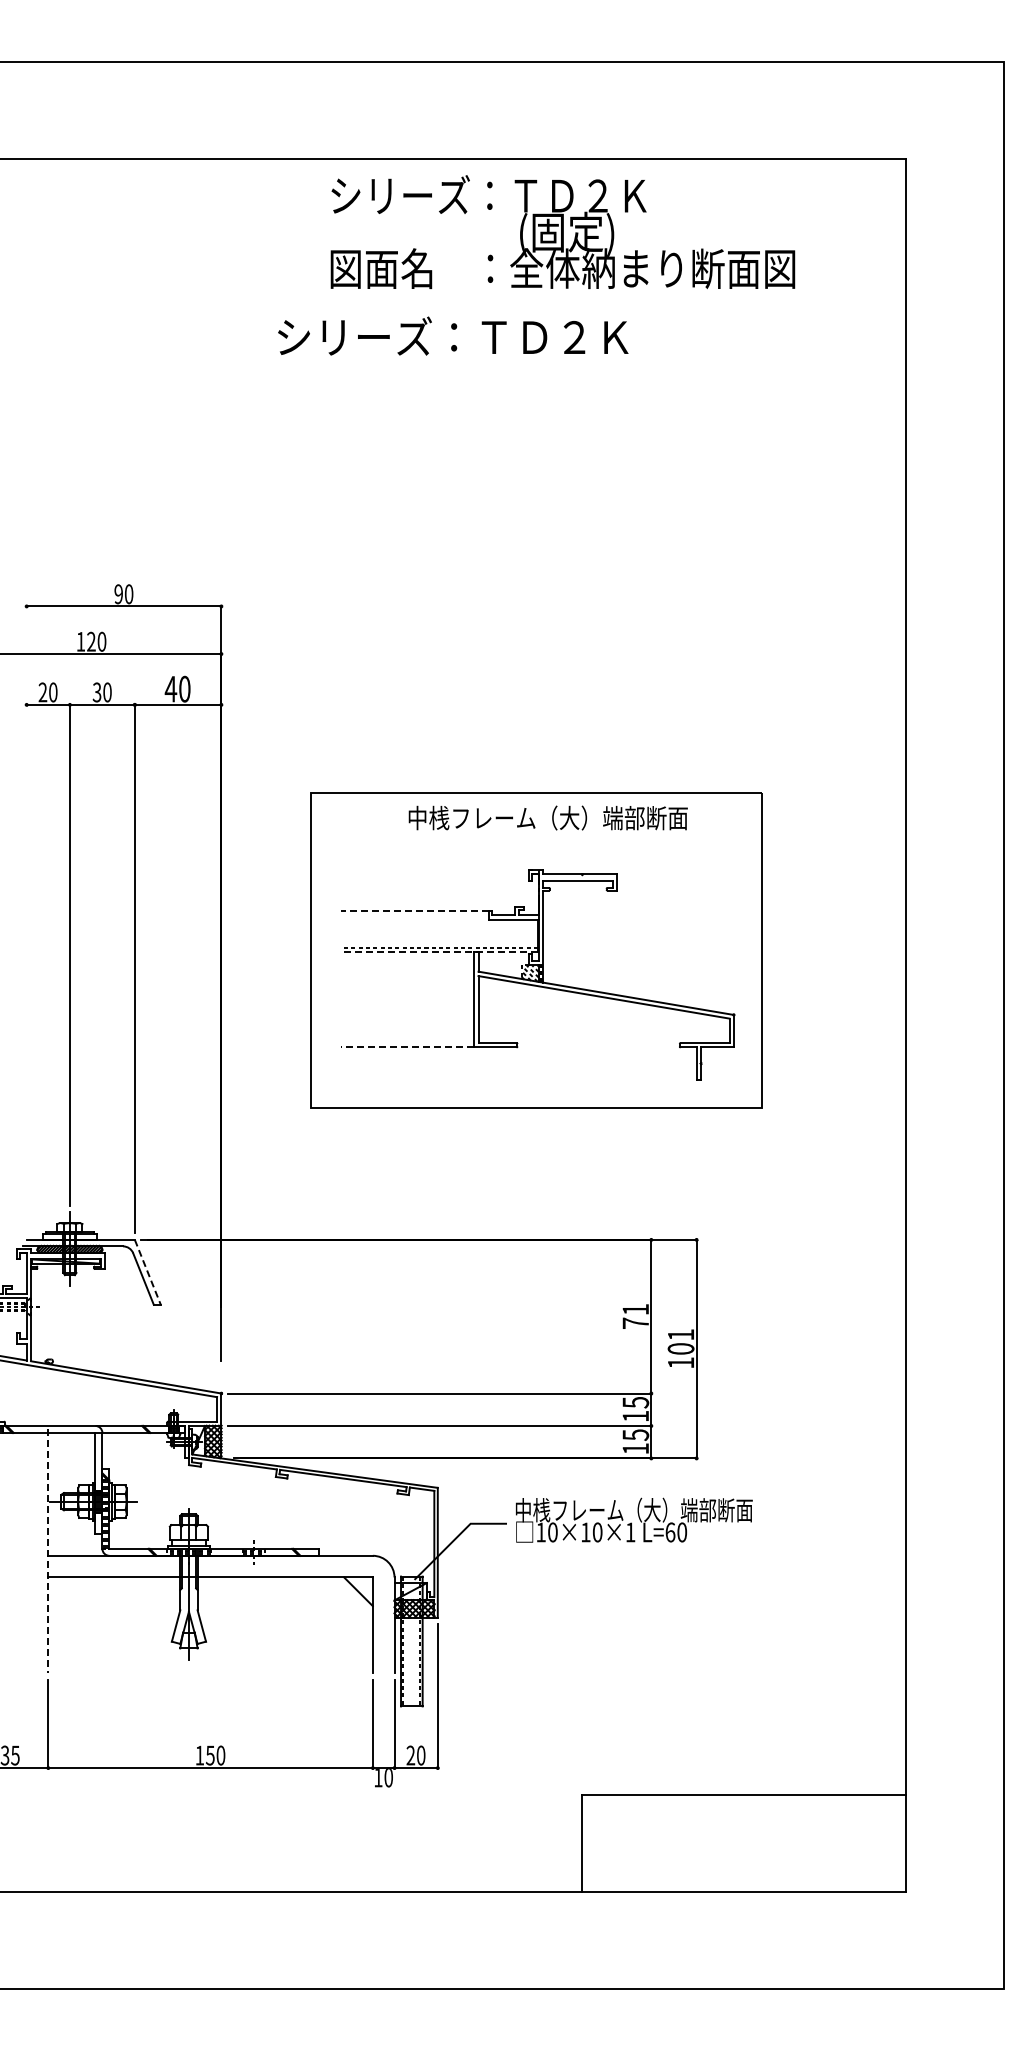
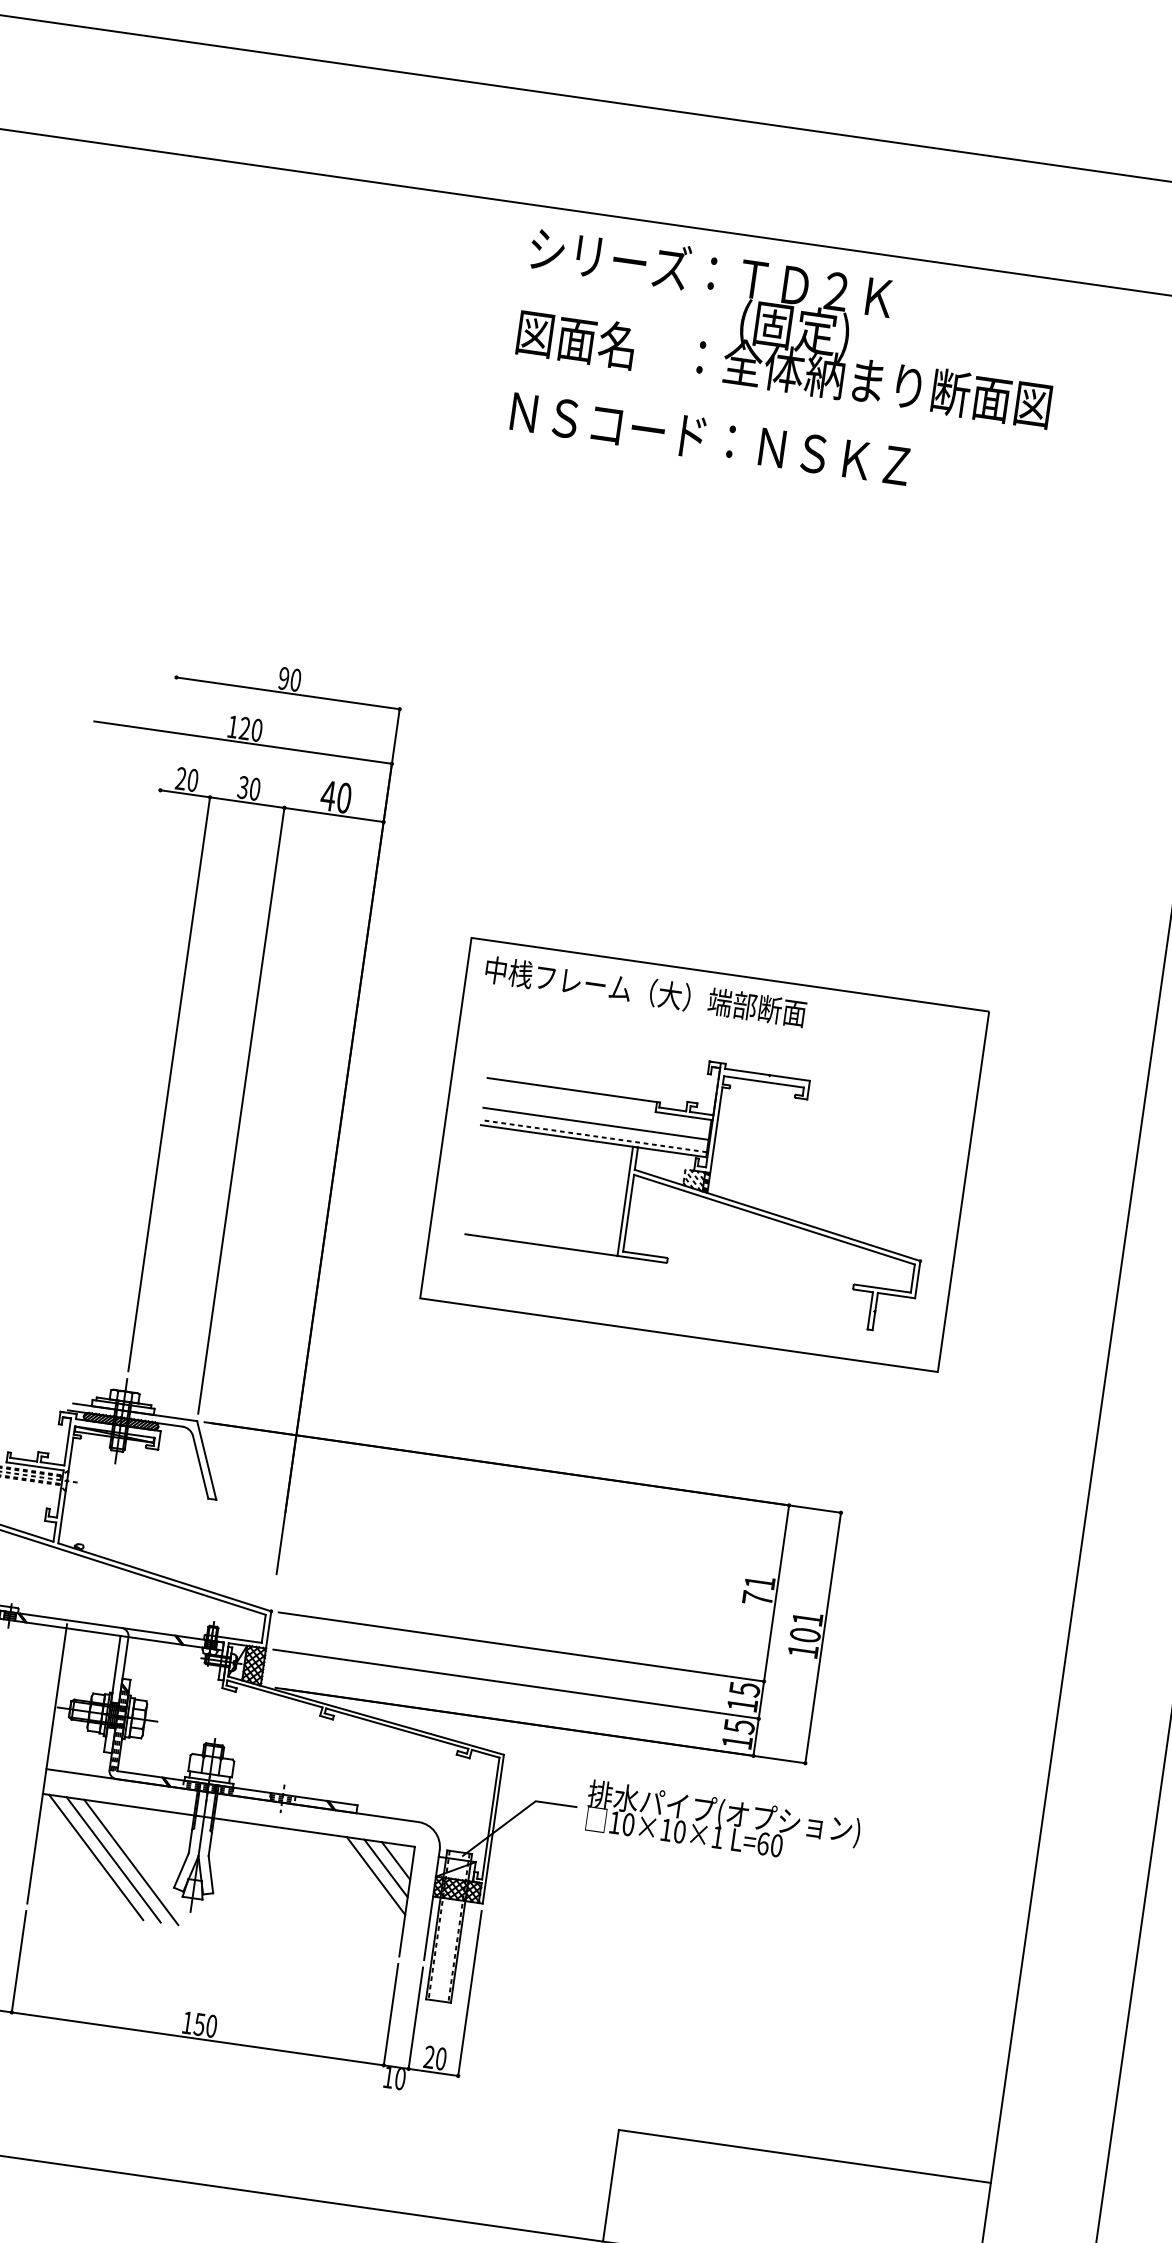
text: (562, 231) -> (789, 326), moved
text: (453, 335) -> (709, 436), シリーズ：ＴＤ２Ｋ -> ＮＳコード：ＮＳＫＺ
text: (547, 817) -> (645, 990), moved
line: (415, 911) -> (572, 1090), dashed -> solid
line: (439, 937) -> (595, 1124), added
line: (439, 952) -> (593, 1141), dashed -> solid
line: (407, 1047) -> (541, 1245), dashed -> solid
line: (147, 1272) -> (206, 1460), dashed -> solid
text: (633, 1511) -> (724, 1813), 中桟フレーム（大）端部断面 -> 排水パイプ(オプション)
line: (48, 1551) -> (47, 1764), dashed -> solid
line: (350, 1599) -> (385, 1868), added
line: (342, 1606) -> (375, 1875), added
line: (101, 1625) -> (96, 1857), added
line: (116, 1625) -> (113, 1860), added
line: (132, 1625) -> (131, 1862), added

